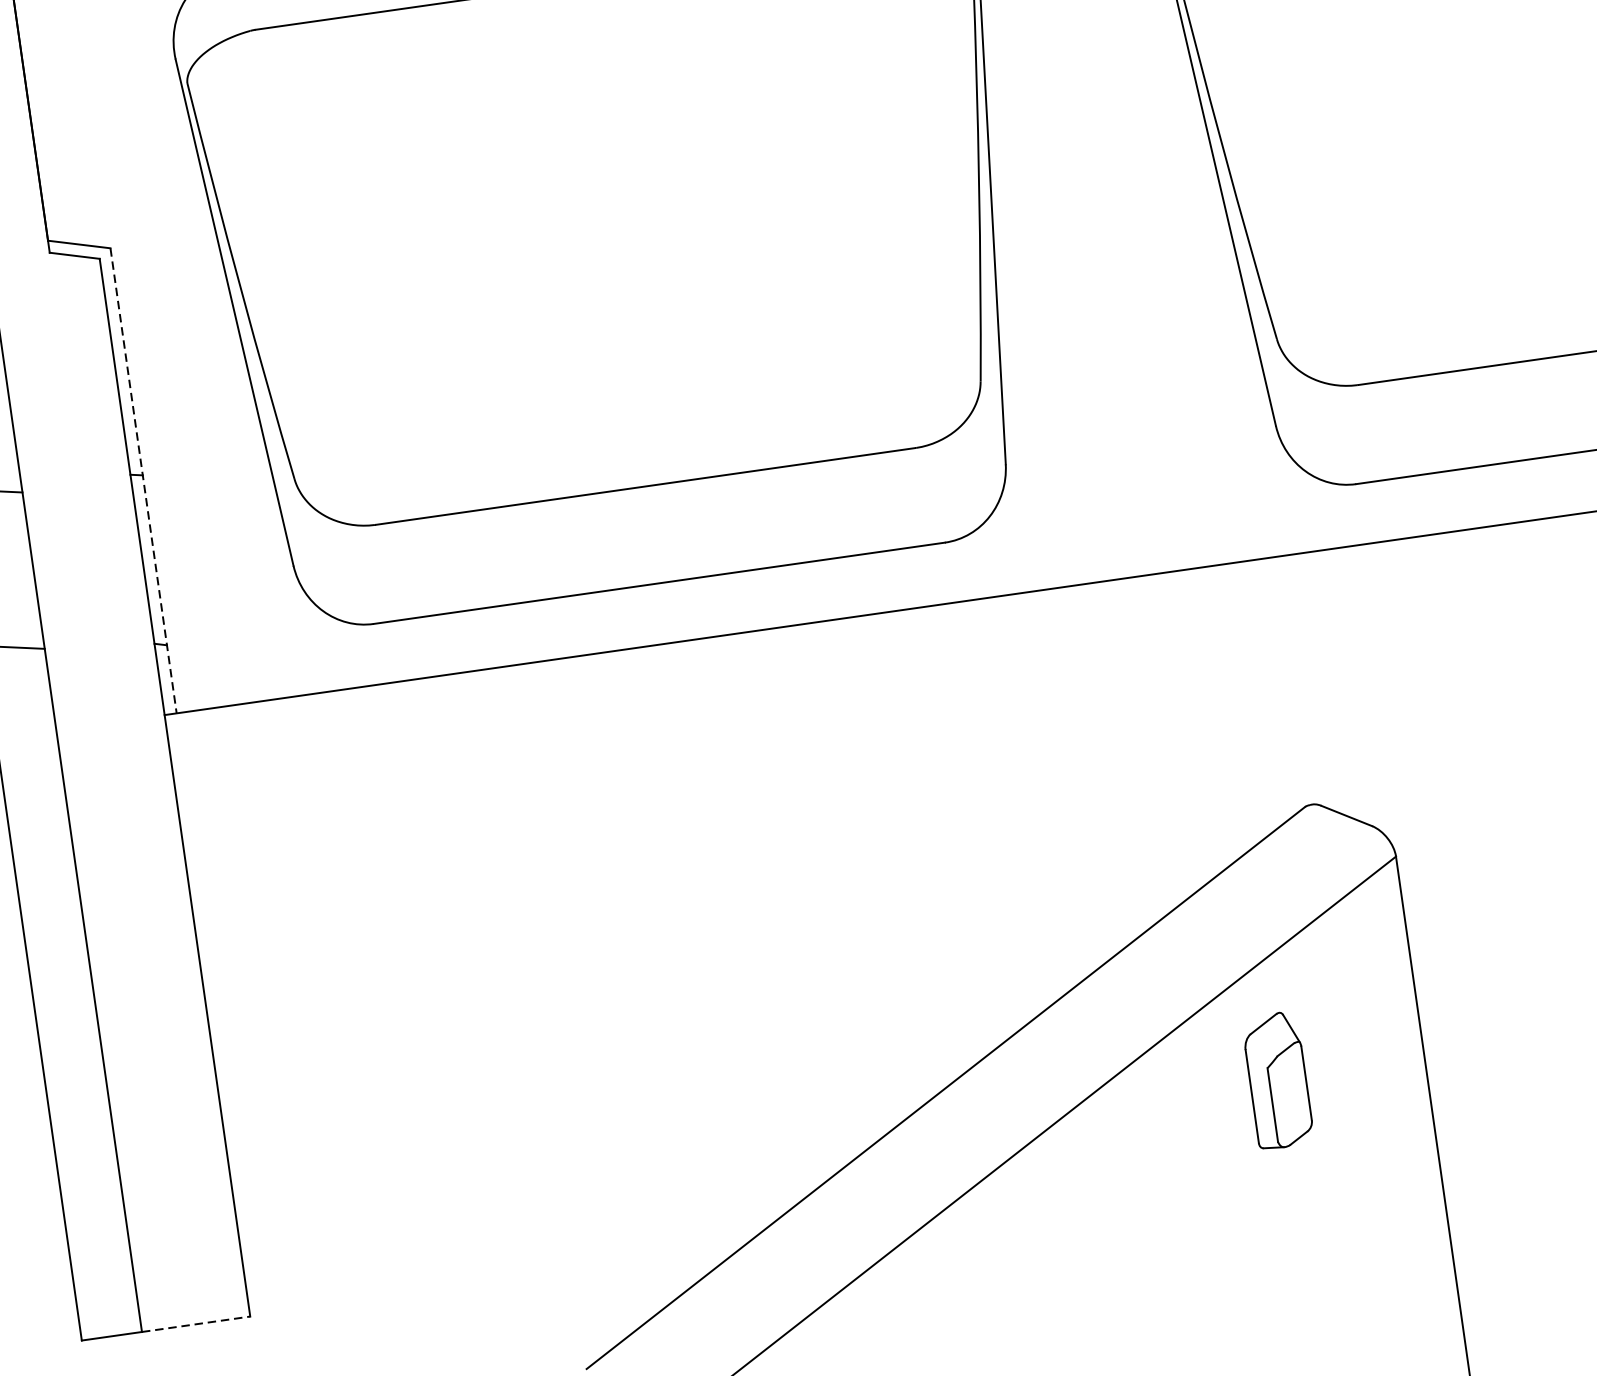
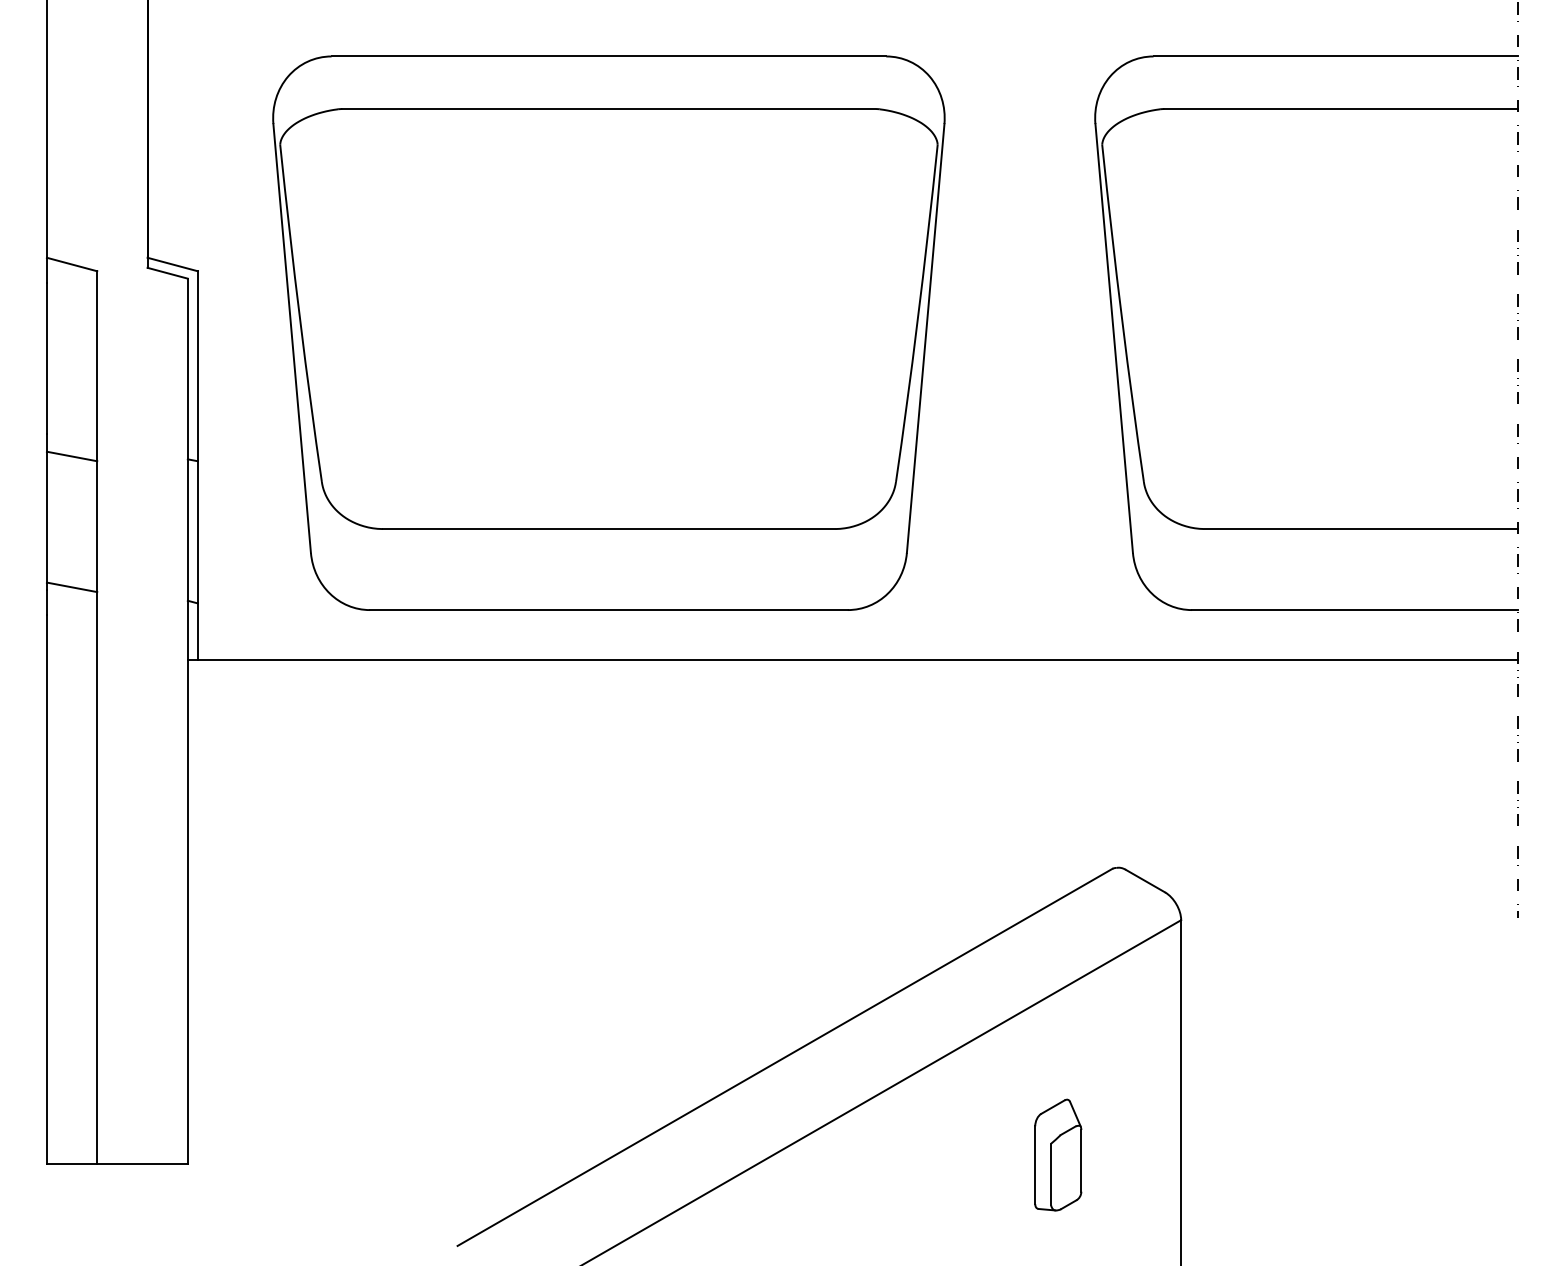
line: (143, 480) -> (197, 465), dashed -> solid
part: (1278, 1079) -> (1058, 1154), moved
line: (197, 1323) -> (143, 1163), dashed -> solid

